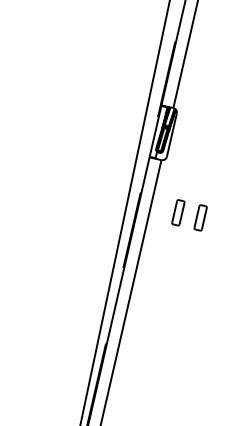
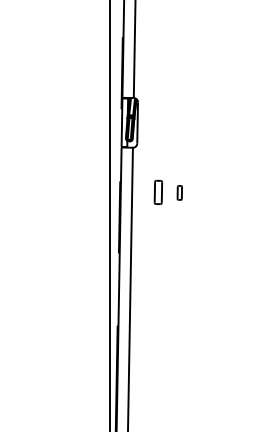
part: (200, 217) -> (179, 192), size x0.6

